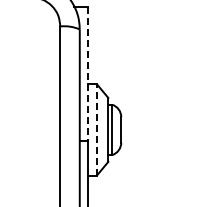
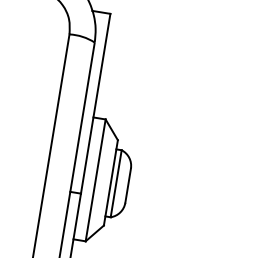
line: (87, 74) -> (95, 104), dashed -> solid
line: (96, 129) -> (95, 179), dashed -> solid

